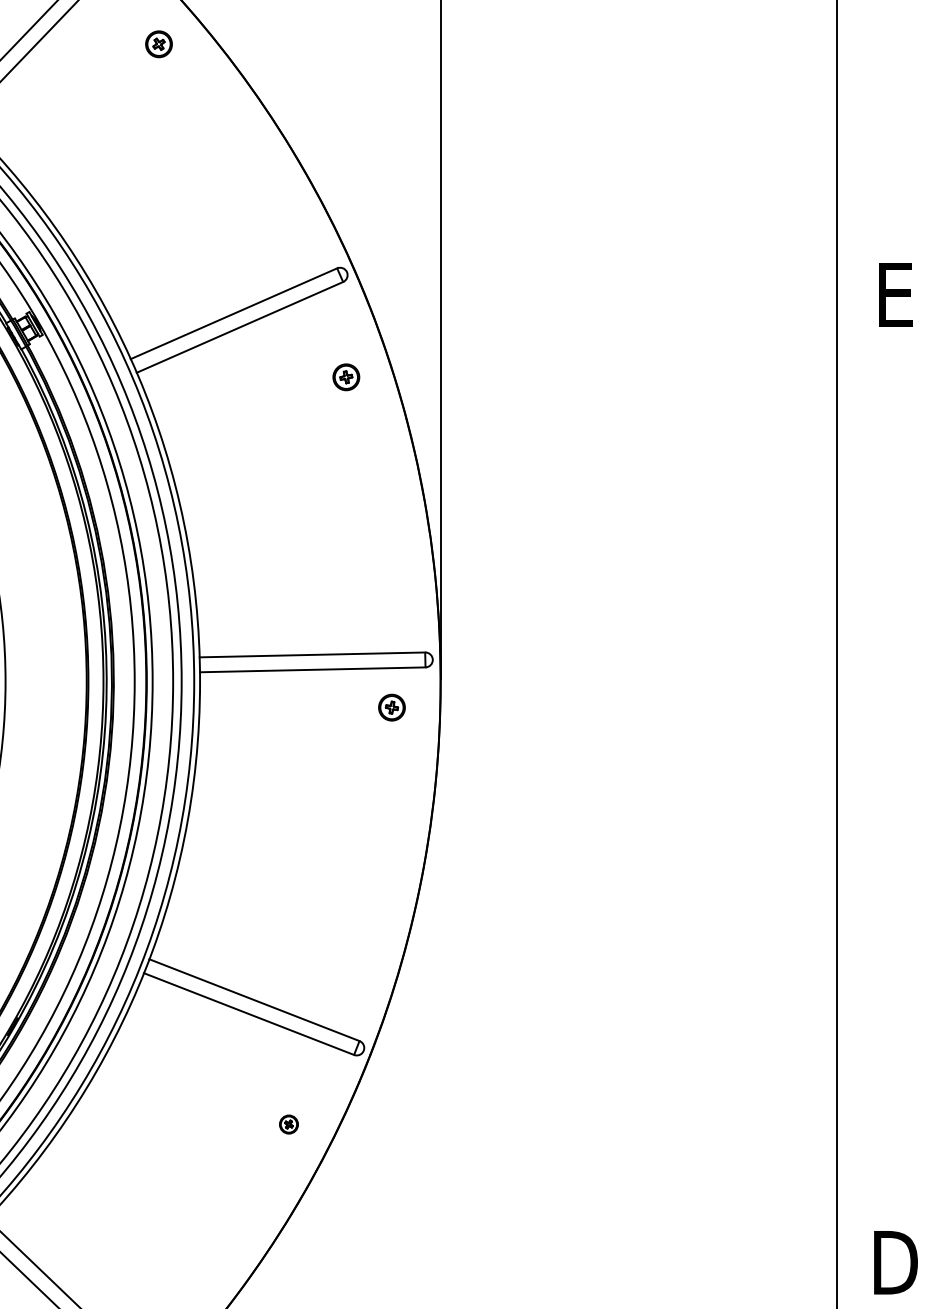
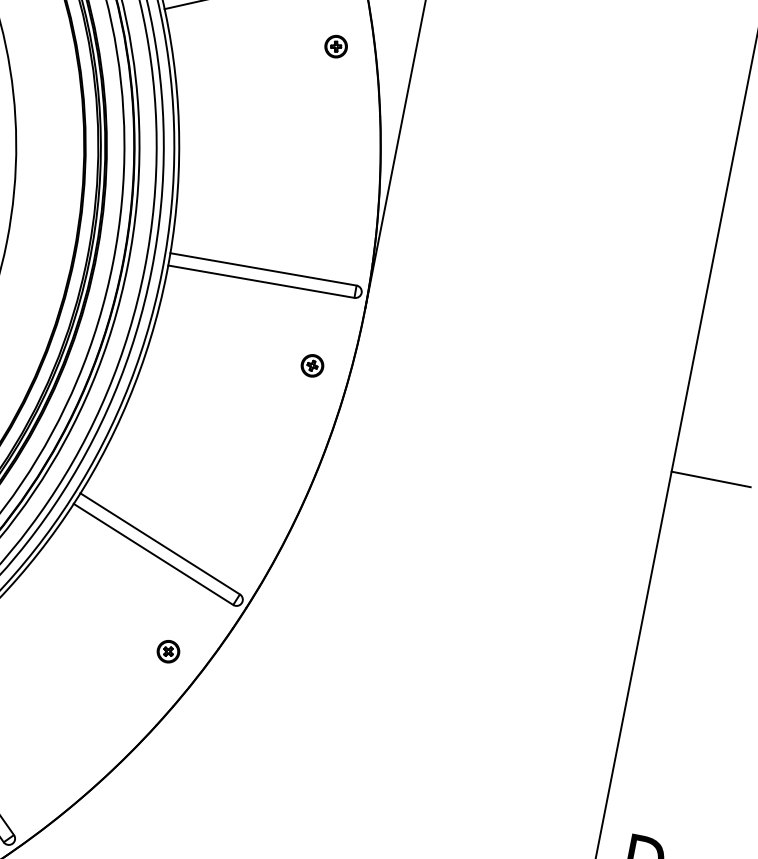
part: (391, 707) -> (312, 365), moved
line: (884, 798) -> (710, 479), added
part: (288, 1124) -> (168, 651), size x1.43

